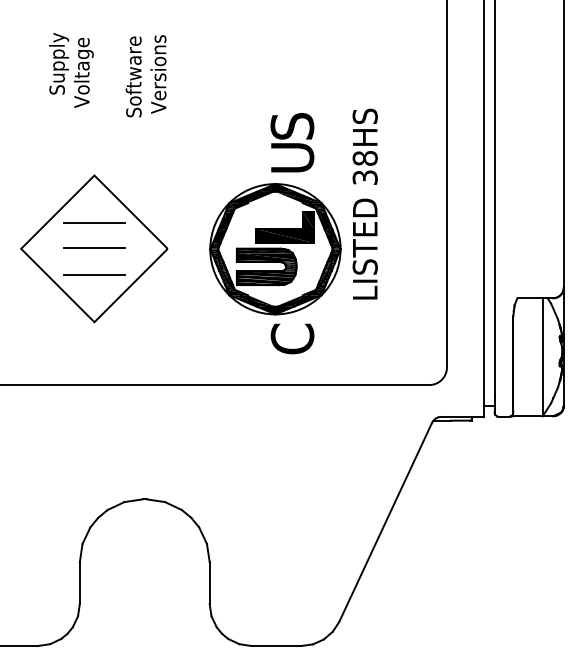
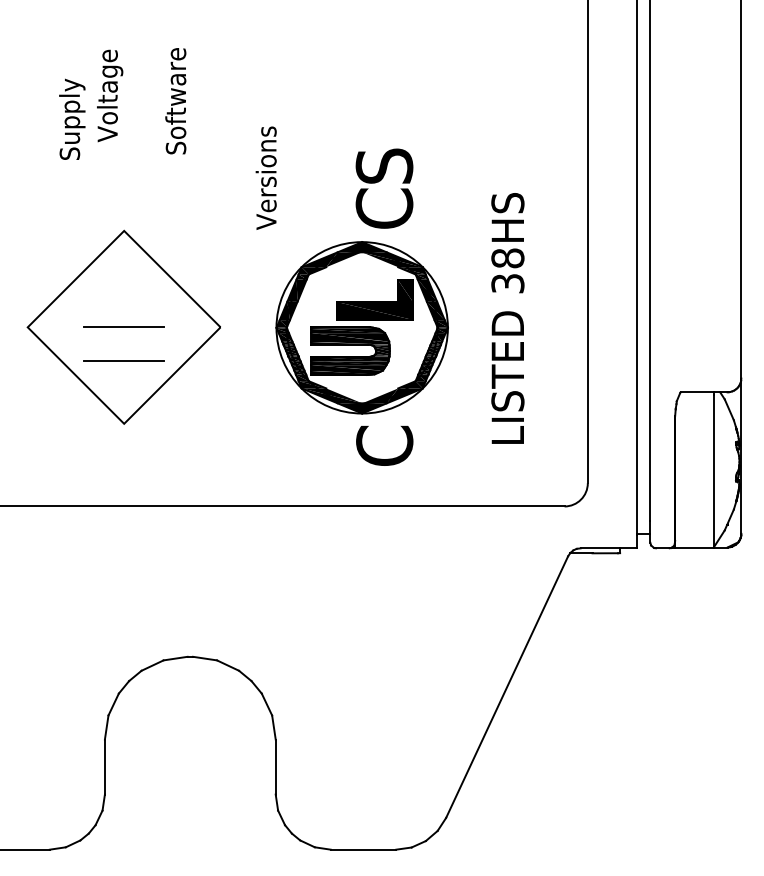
text: (58, 63) -> (71, 119), moved
text: (158, 74) -> (266, 178), moved
text: (292, 158) -> (384, 208), U -> C
text: (364, 203) -> (506, 317), moved
line: (94, 223) -> (124, 293), removed

